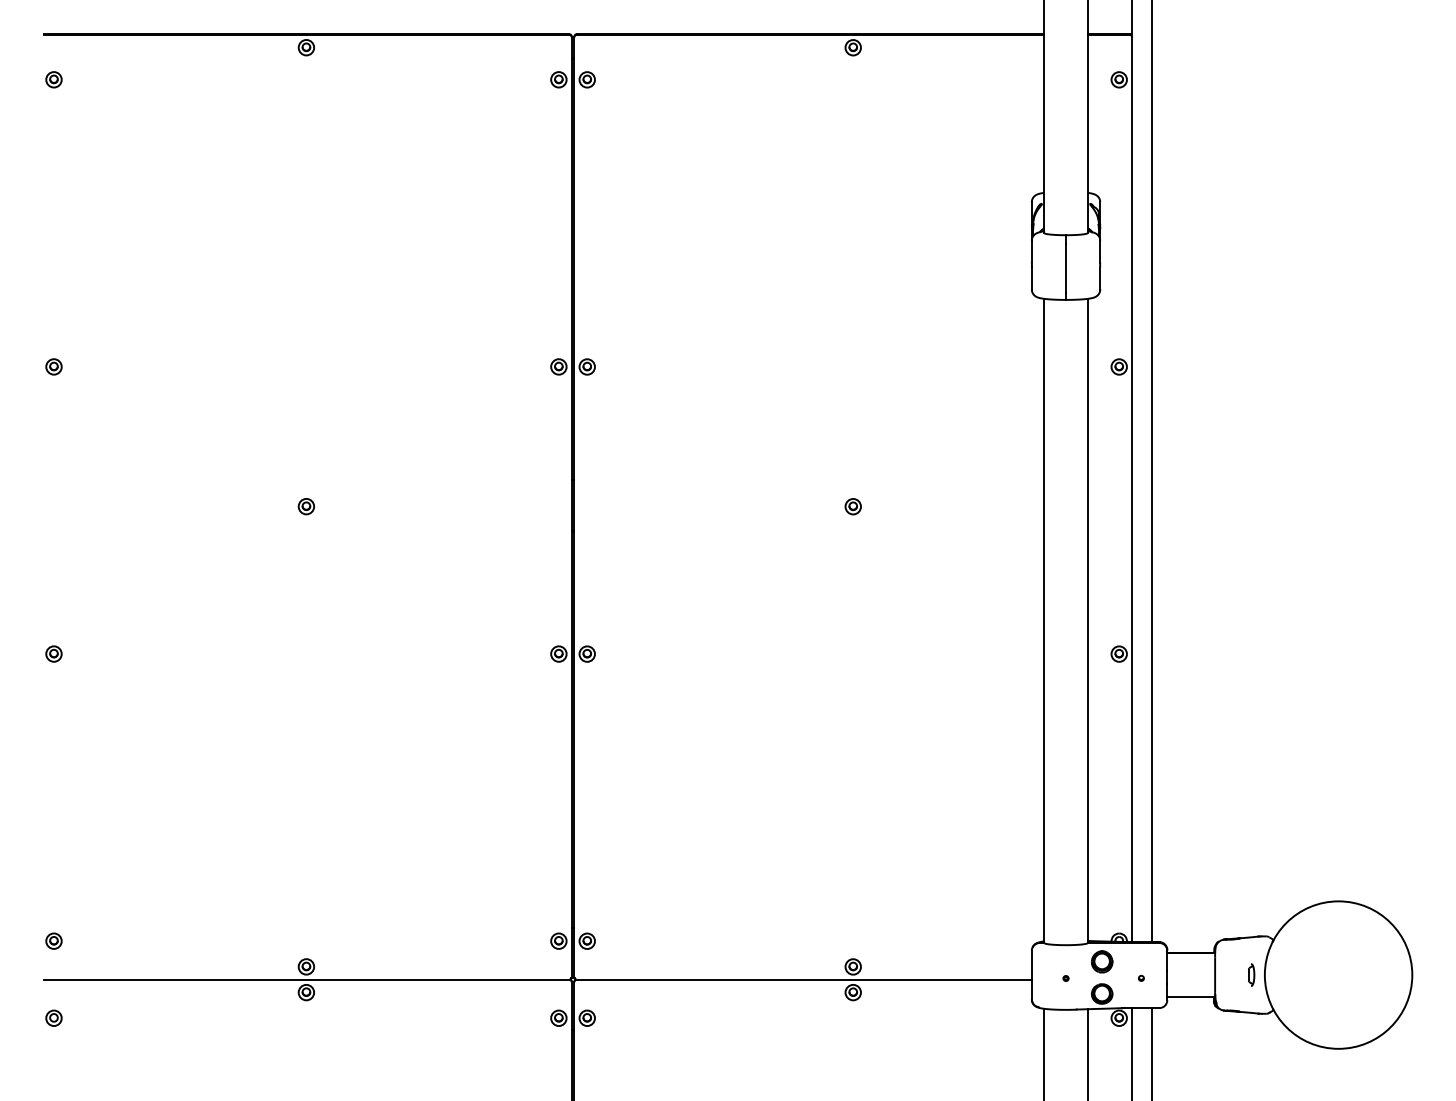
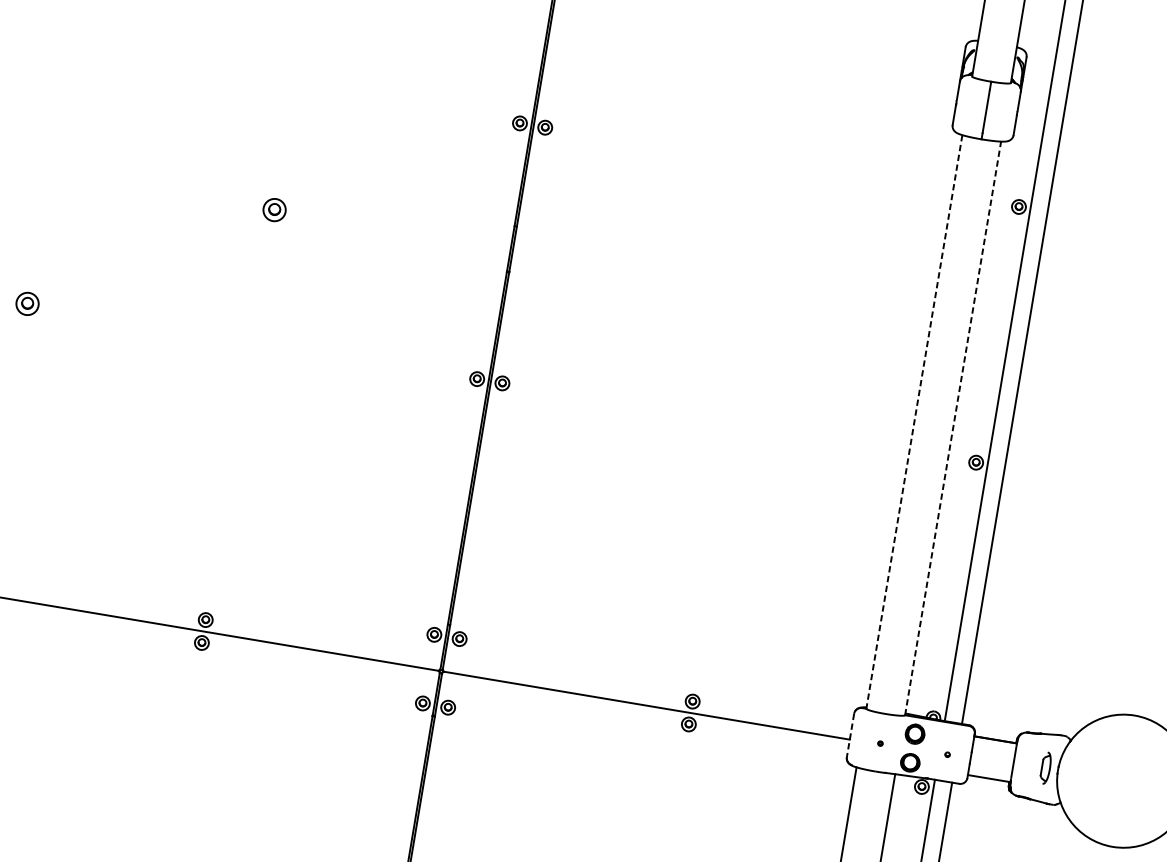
part: (53, 366) -> (69, 47), removed
part: (305, 506) -> (273, 209), size x1.6
part: (852, 506) -> (760, 291), removed
line: (1087, 620) -> (952, 428), solid -> dashed
line: (1044, 621) -> (914, 422), solid -> dashed
part: (53, 653) -> (27, 303), size x1.6
part: (1251, 974) -> (1046, 767), size x1.6
line: (1031, 975) -> (850, 735), solid -> dashed

